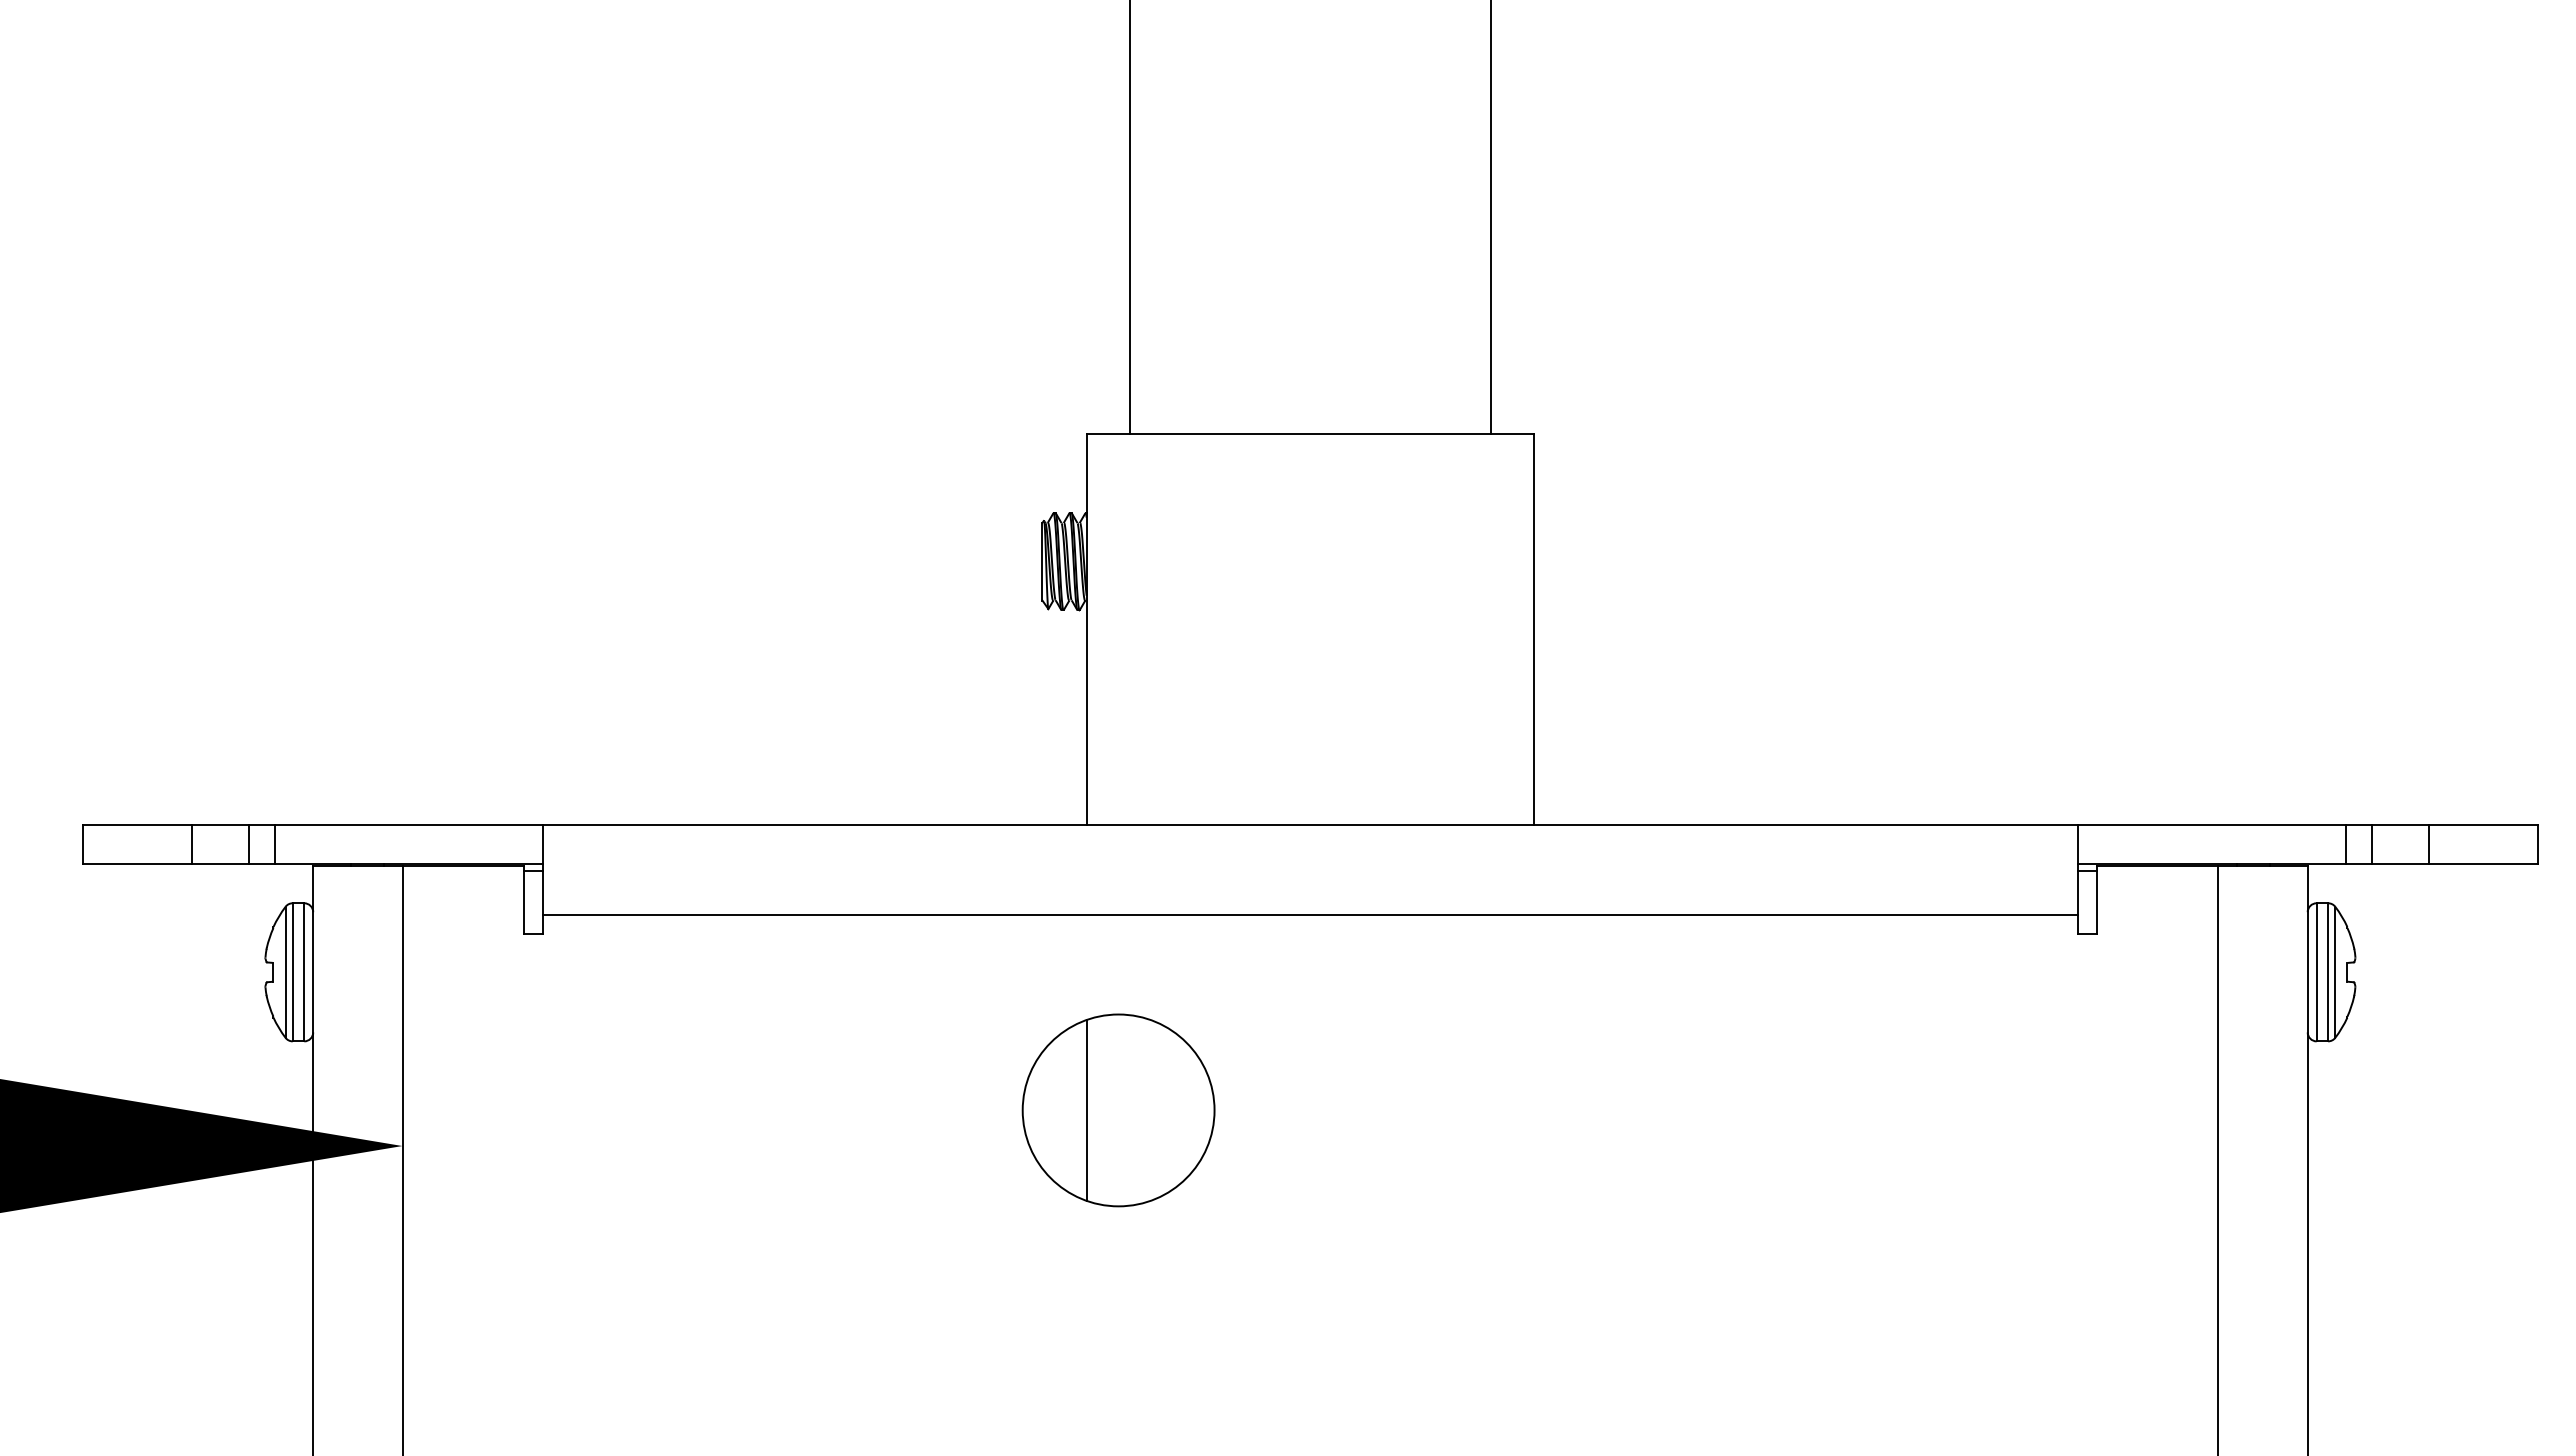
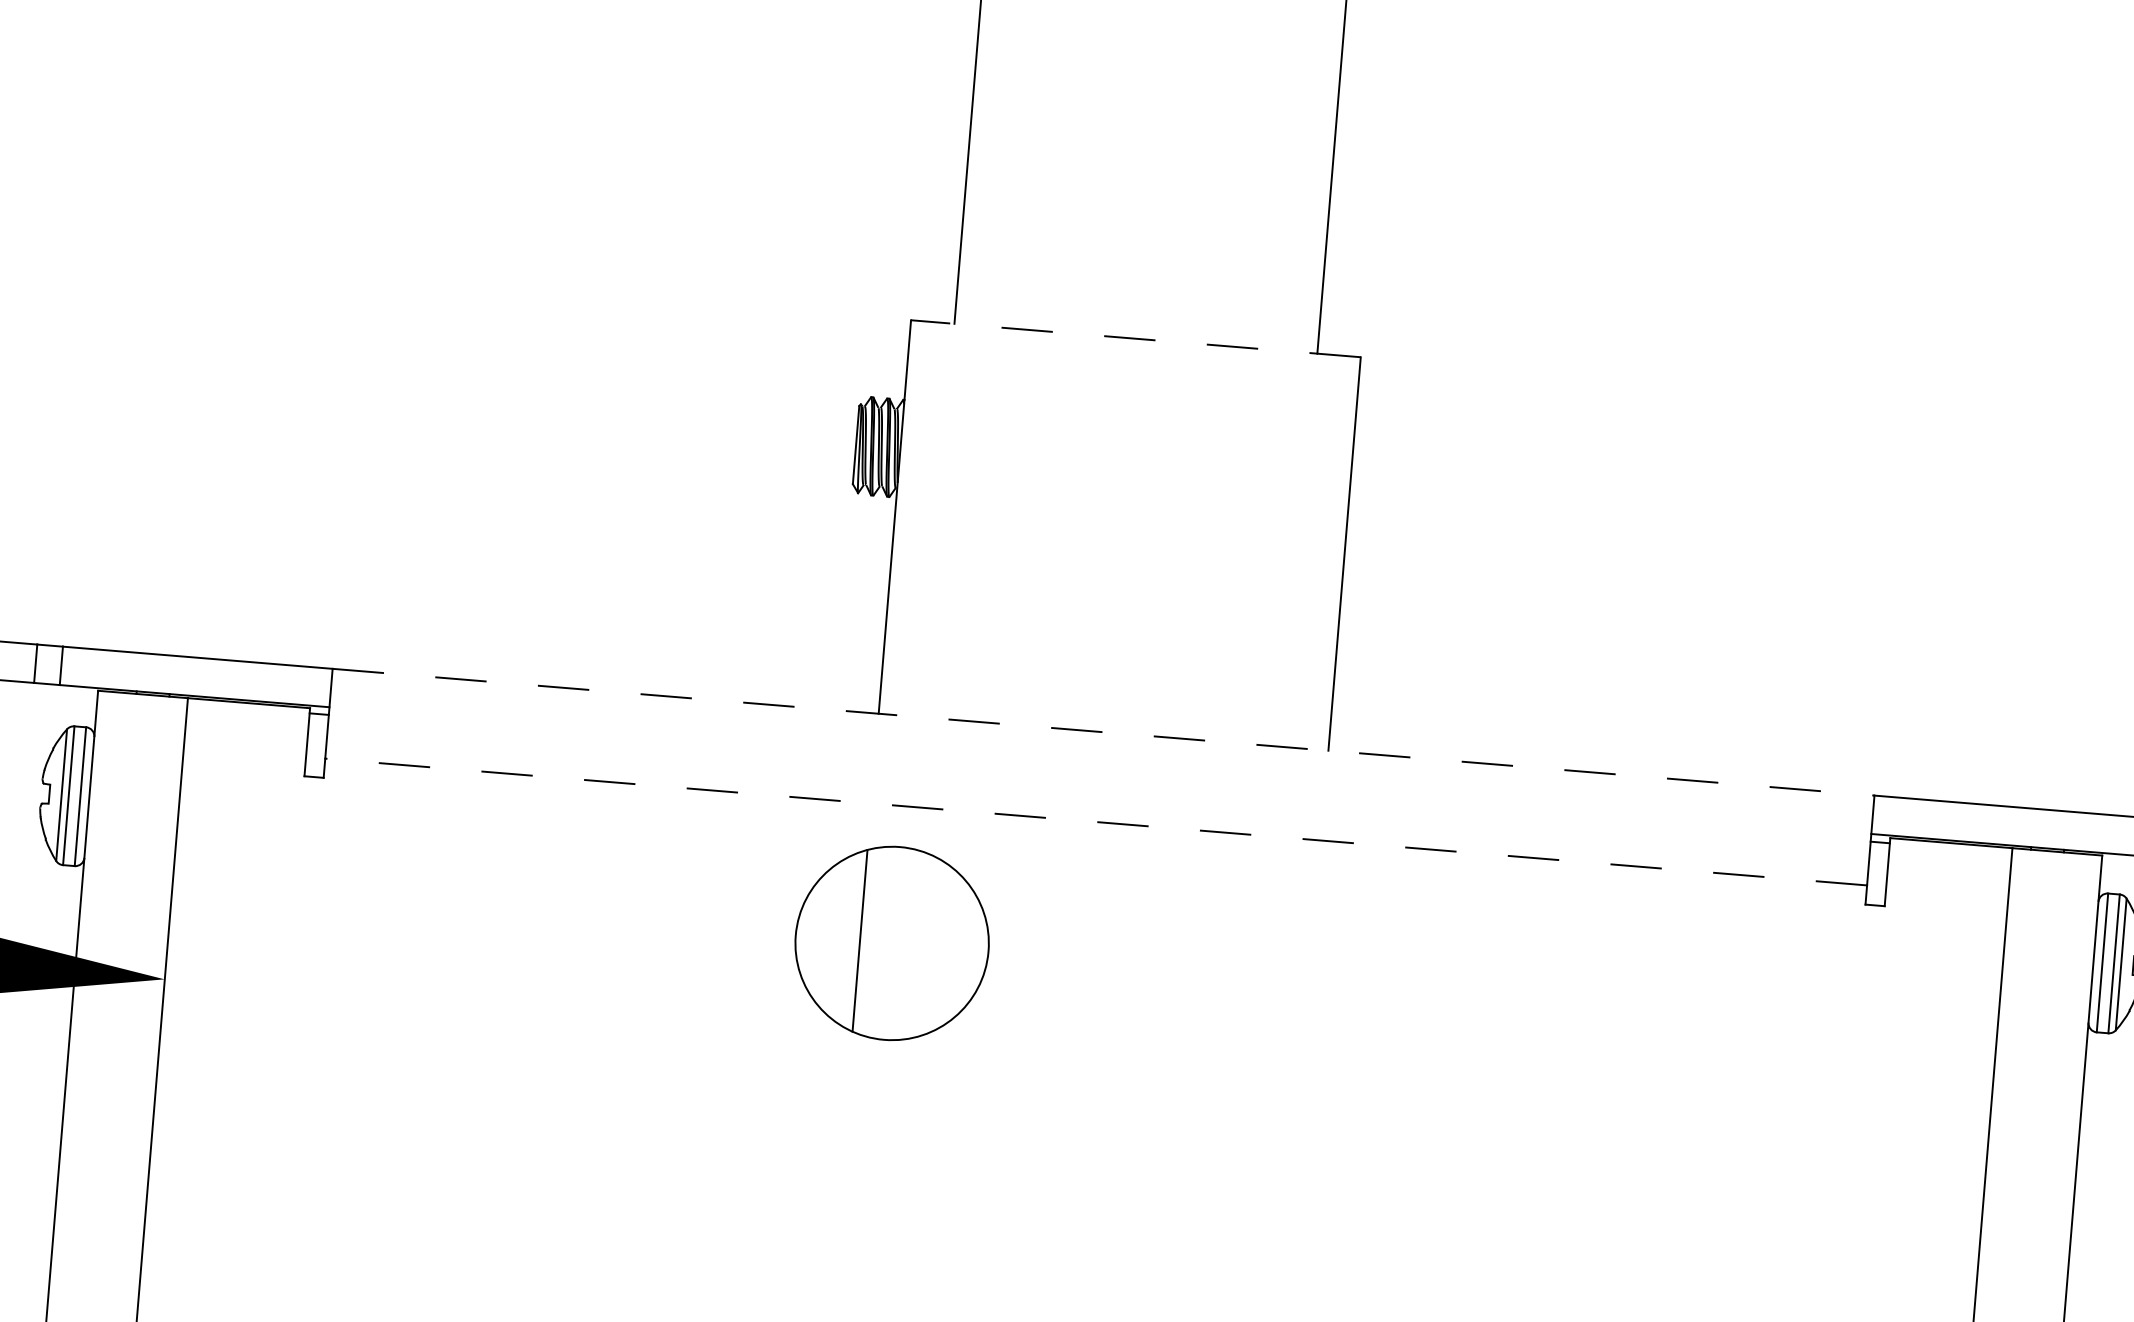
line: (1310, 433) -> (1135, 338), solid -> dashed
line: (1310, 825) -> (1103, 732), solid -> dashed
line: (1309, 914) -> (1095, 821), solid -> dashed
part: (1118, 1110) -> (892, 943), moved

